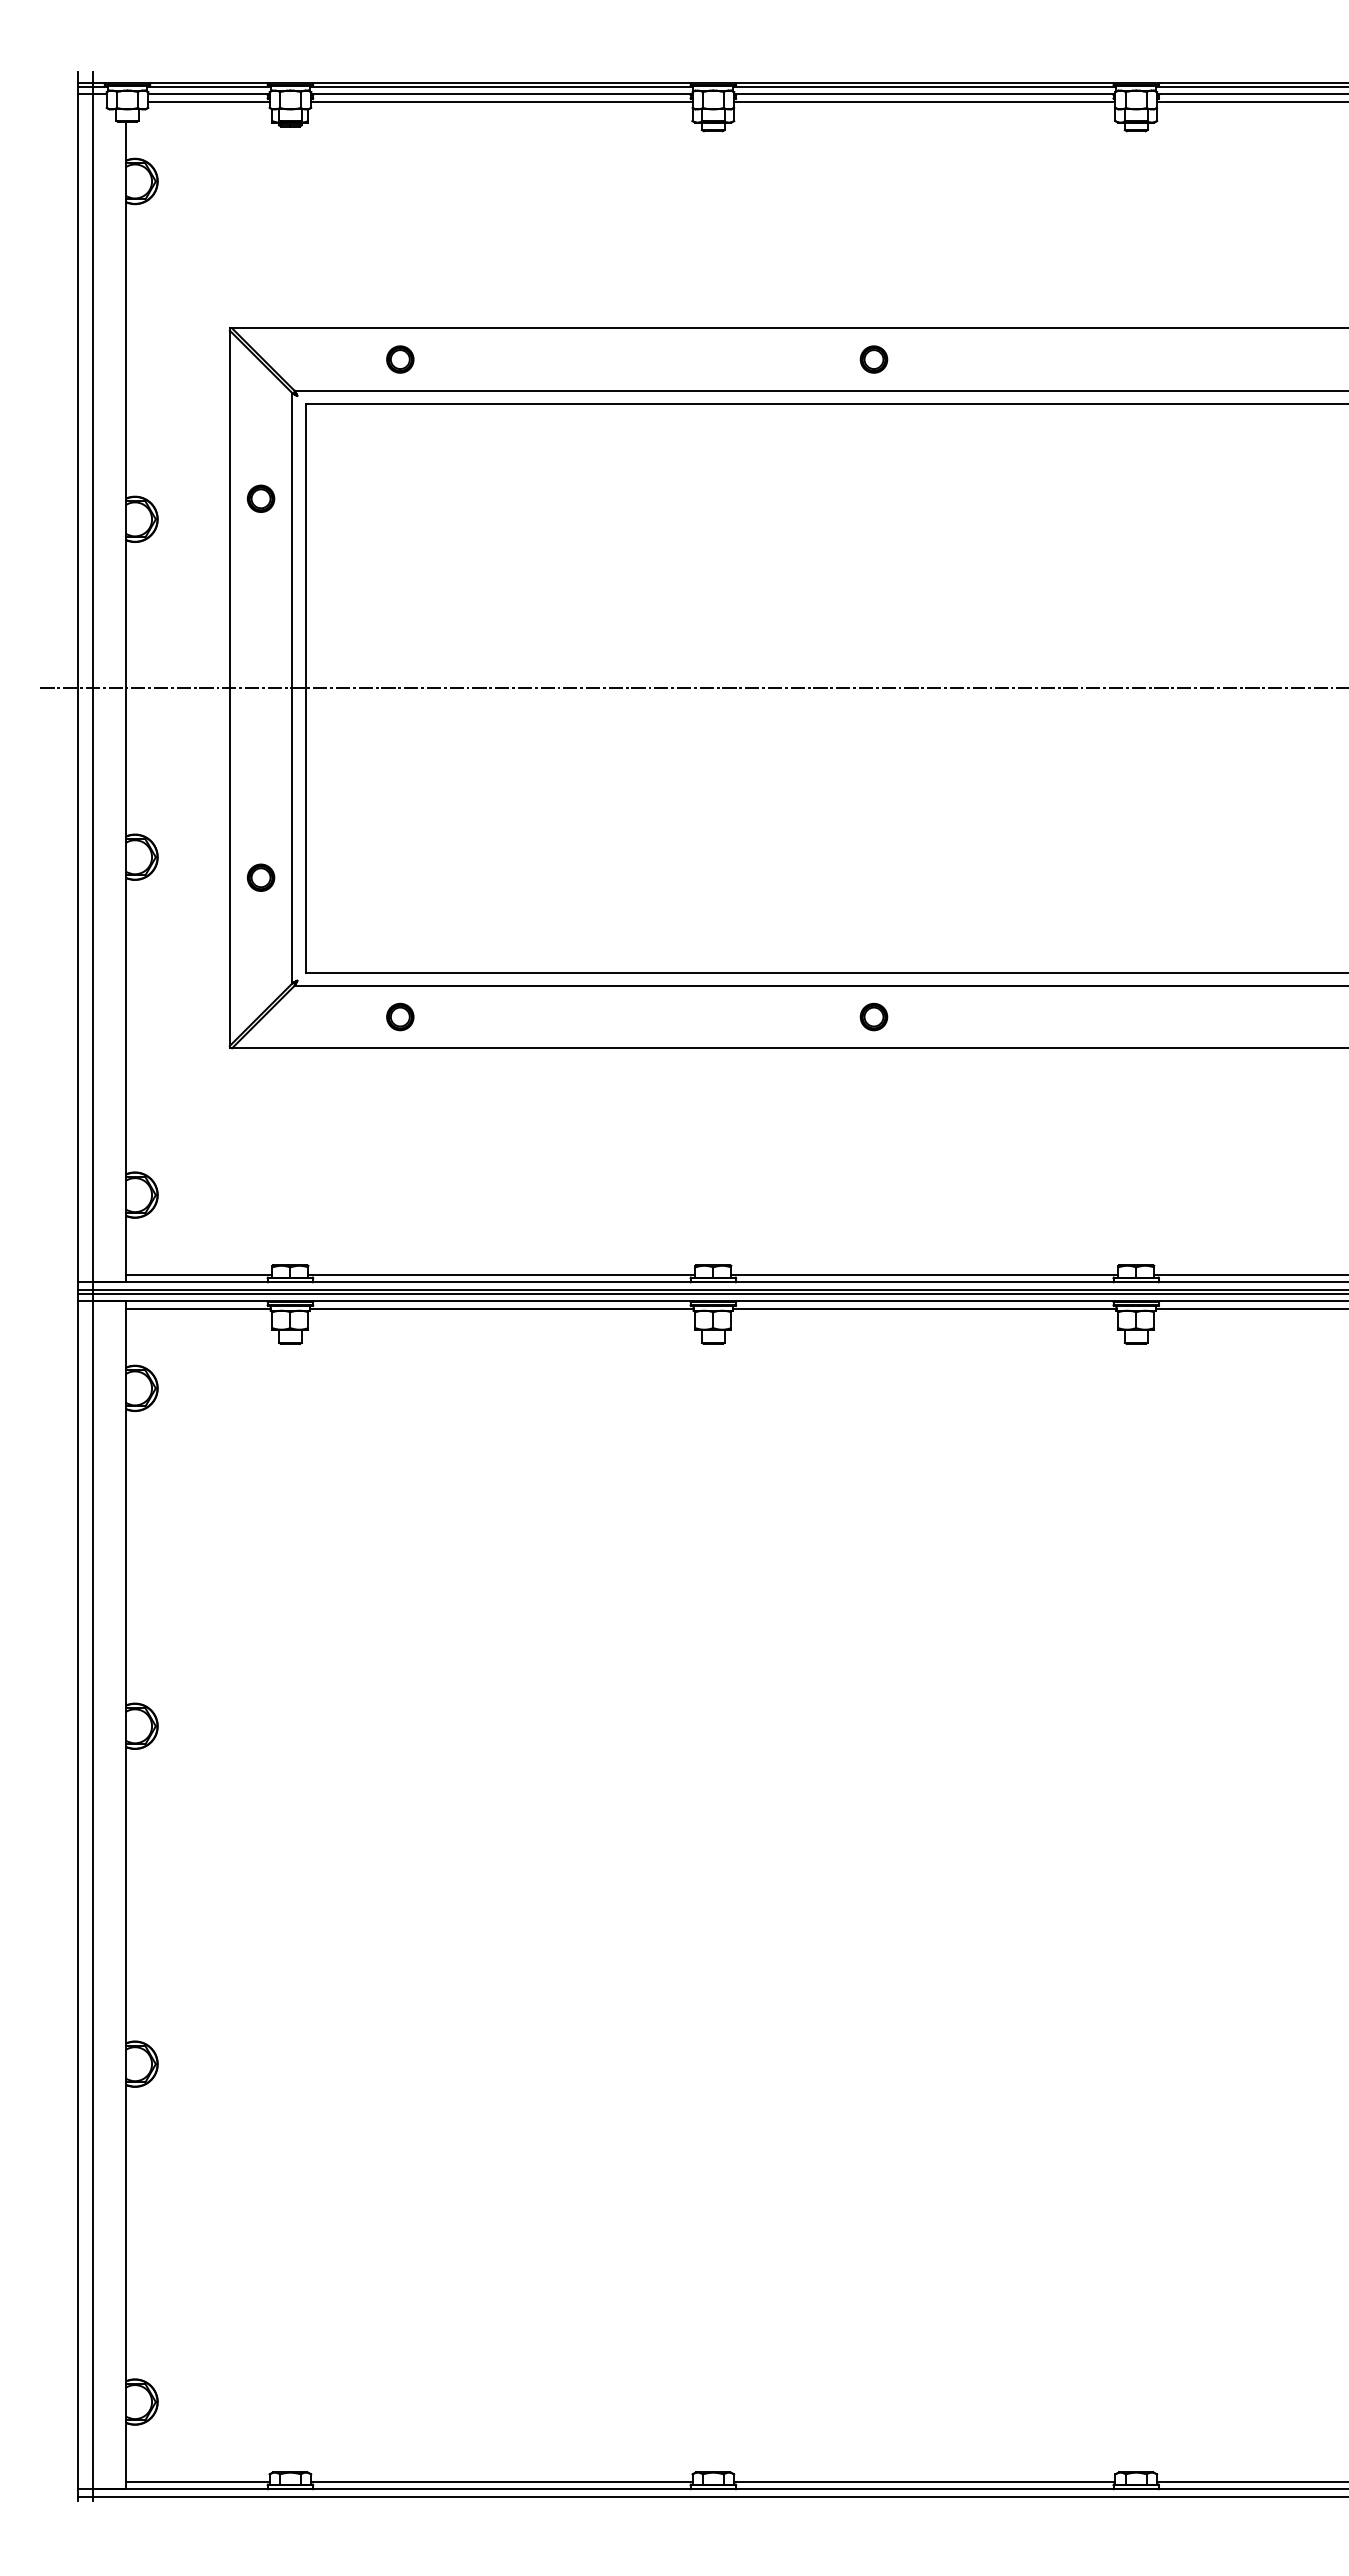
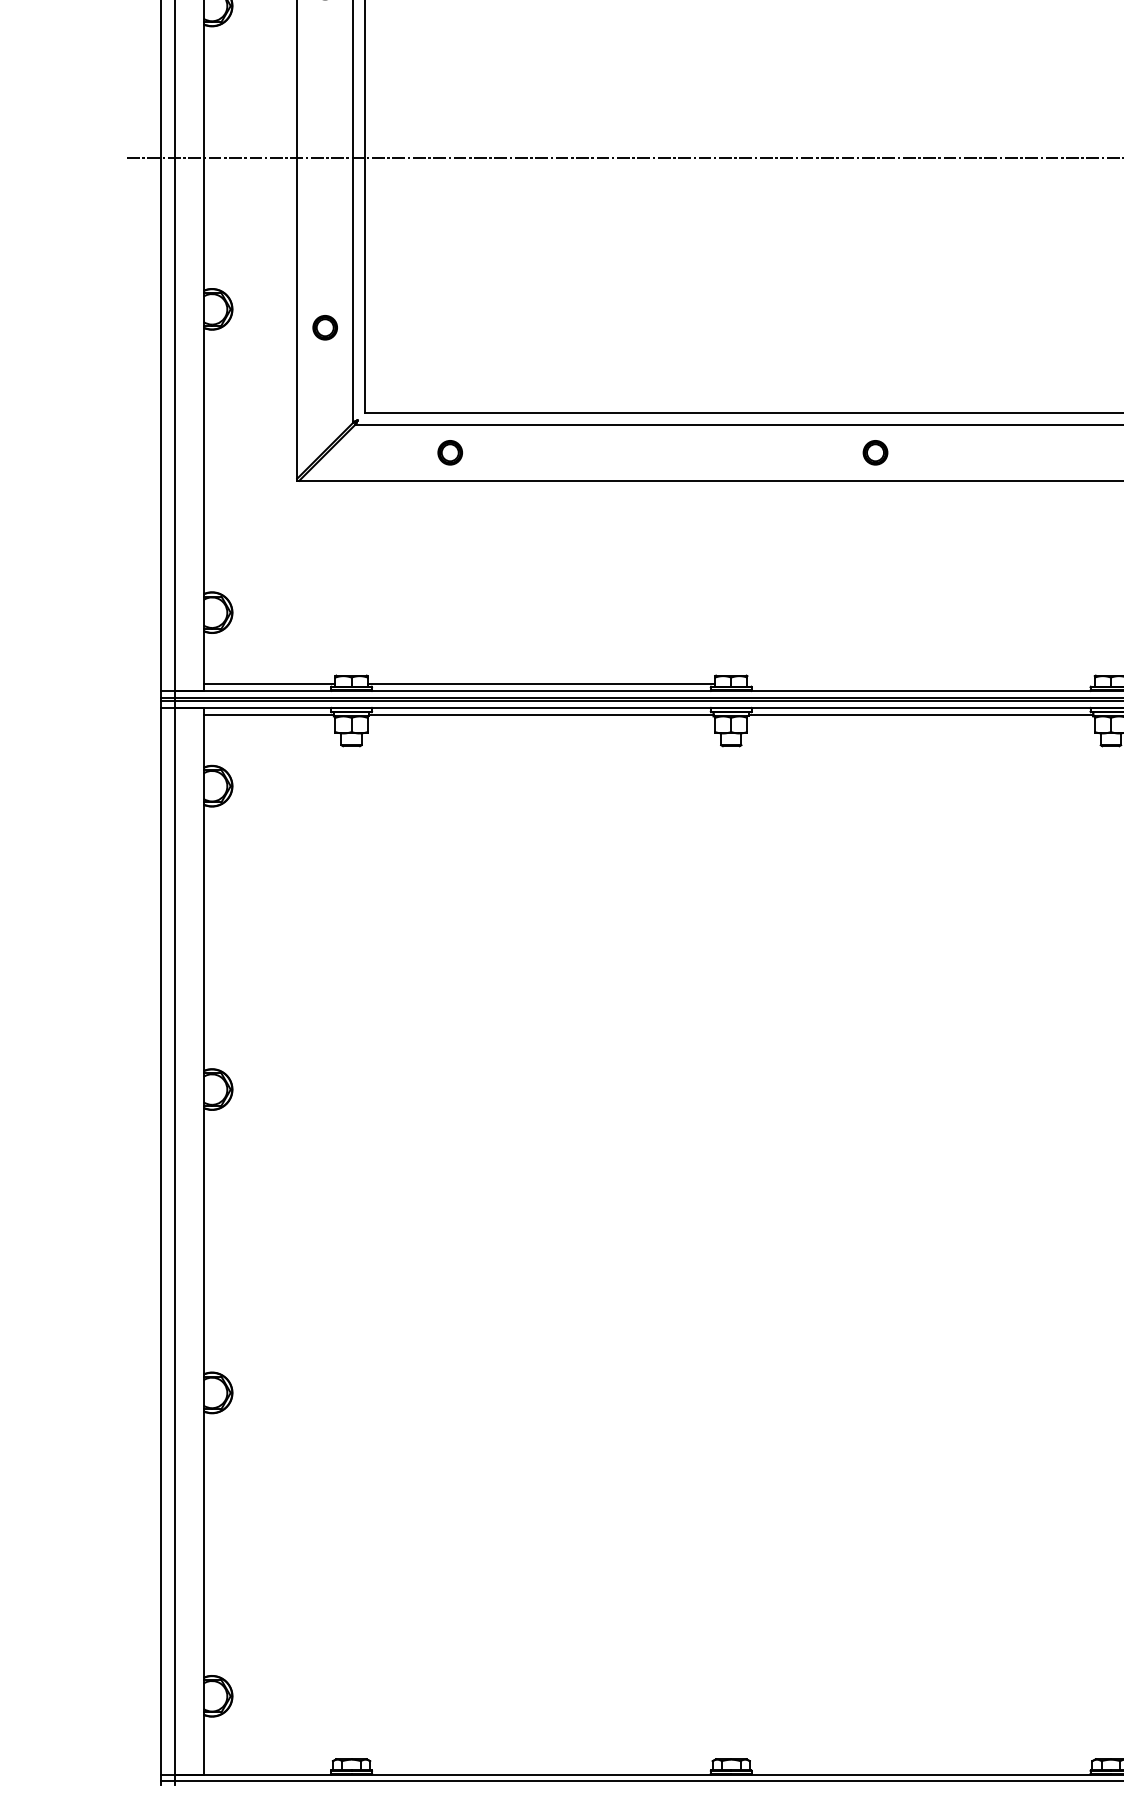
line: (924, 1274) -> (920, 683), removed
line: (197, 2481) -> (268, 1767), removed
line: (501, 2481) -> (541, 1767), removed
line: (924, 2481) -> (920, 1767), removed

